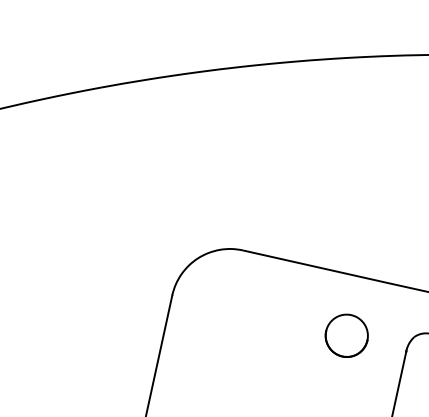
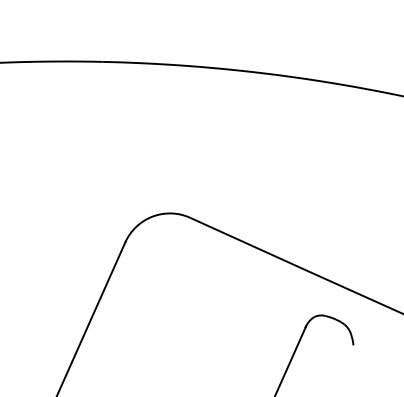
part: (346, 335) -> (259, 304), removed

